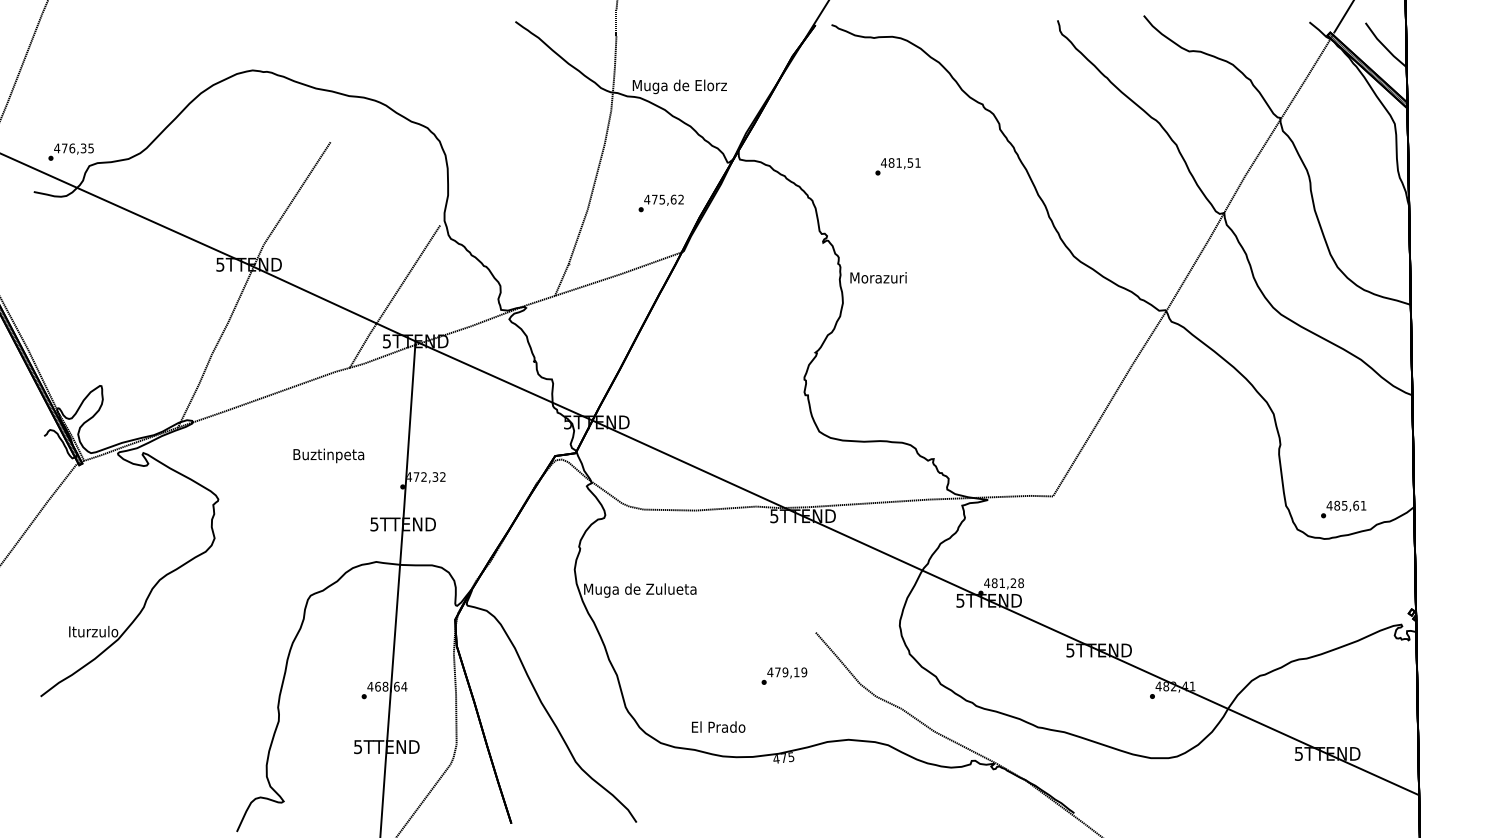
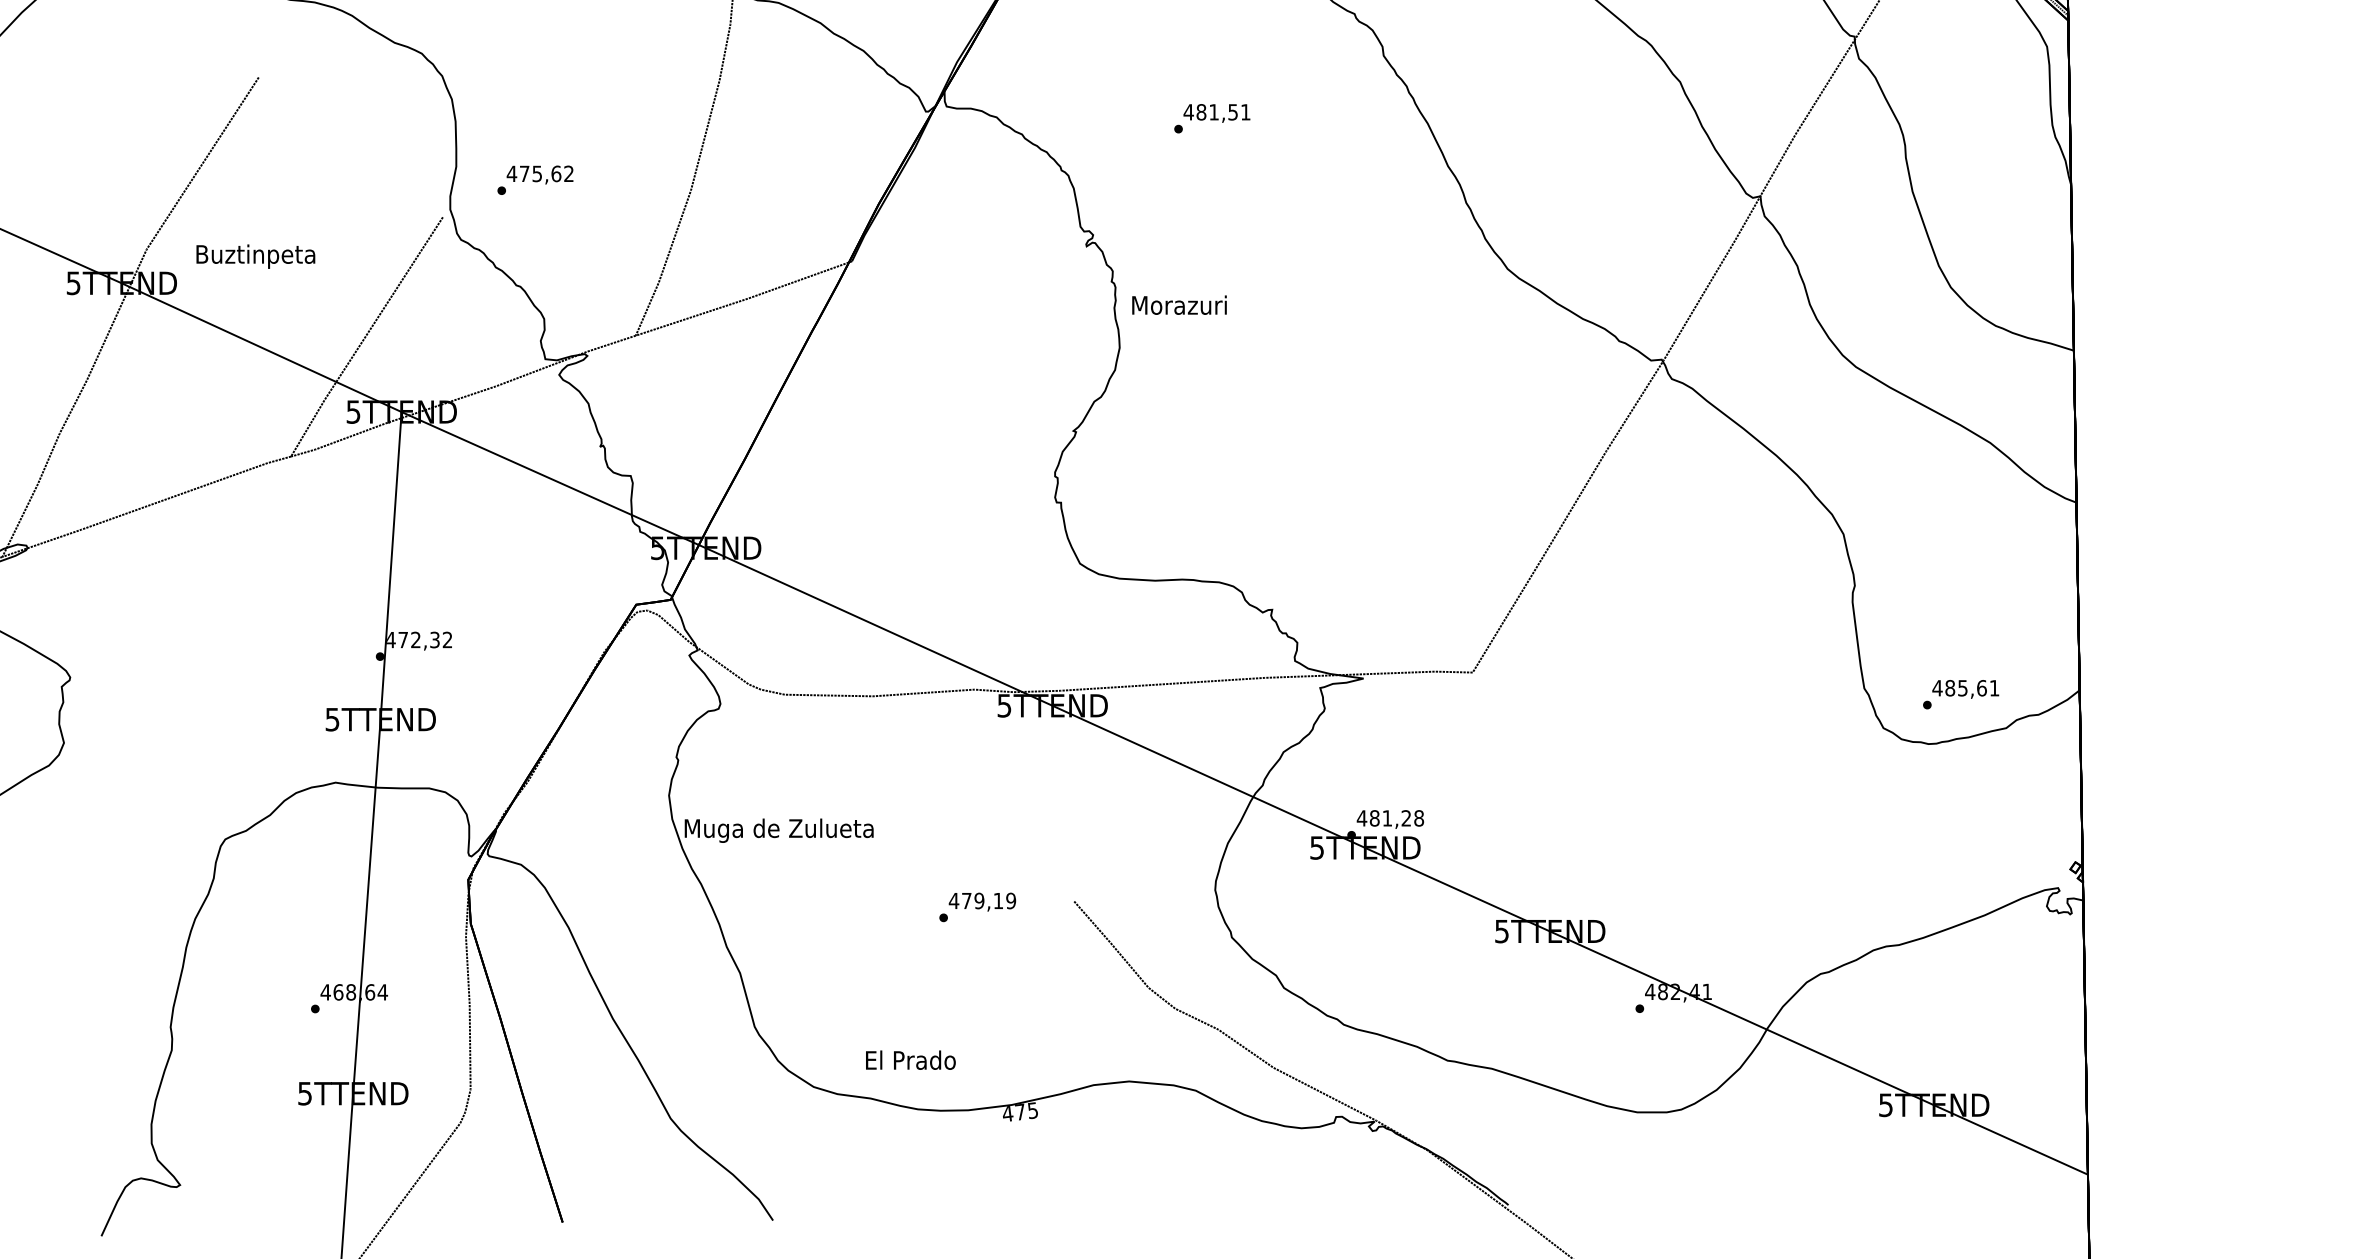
text: (660, 203) -> (534, 180), moved
text: (328, 455) -> (255, 255), moved
text: (784, 675) -> (977, 906), moved

